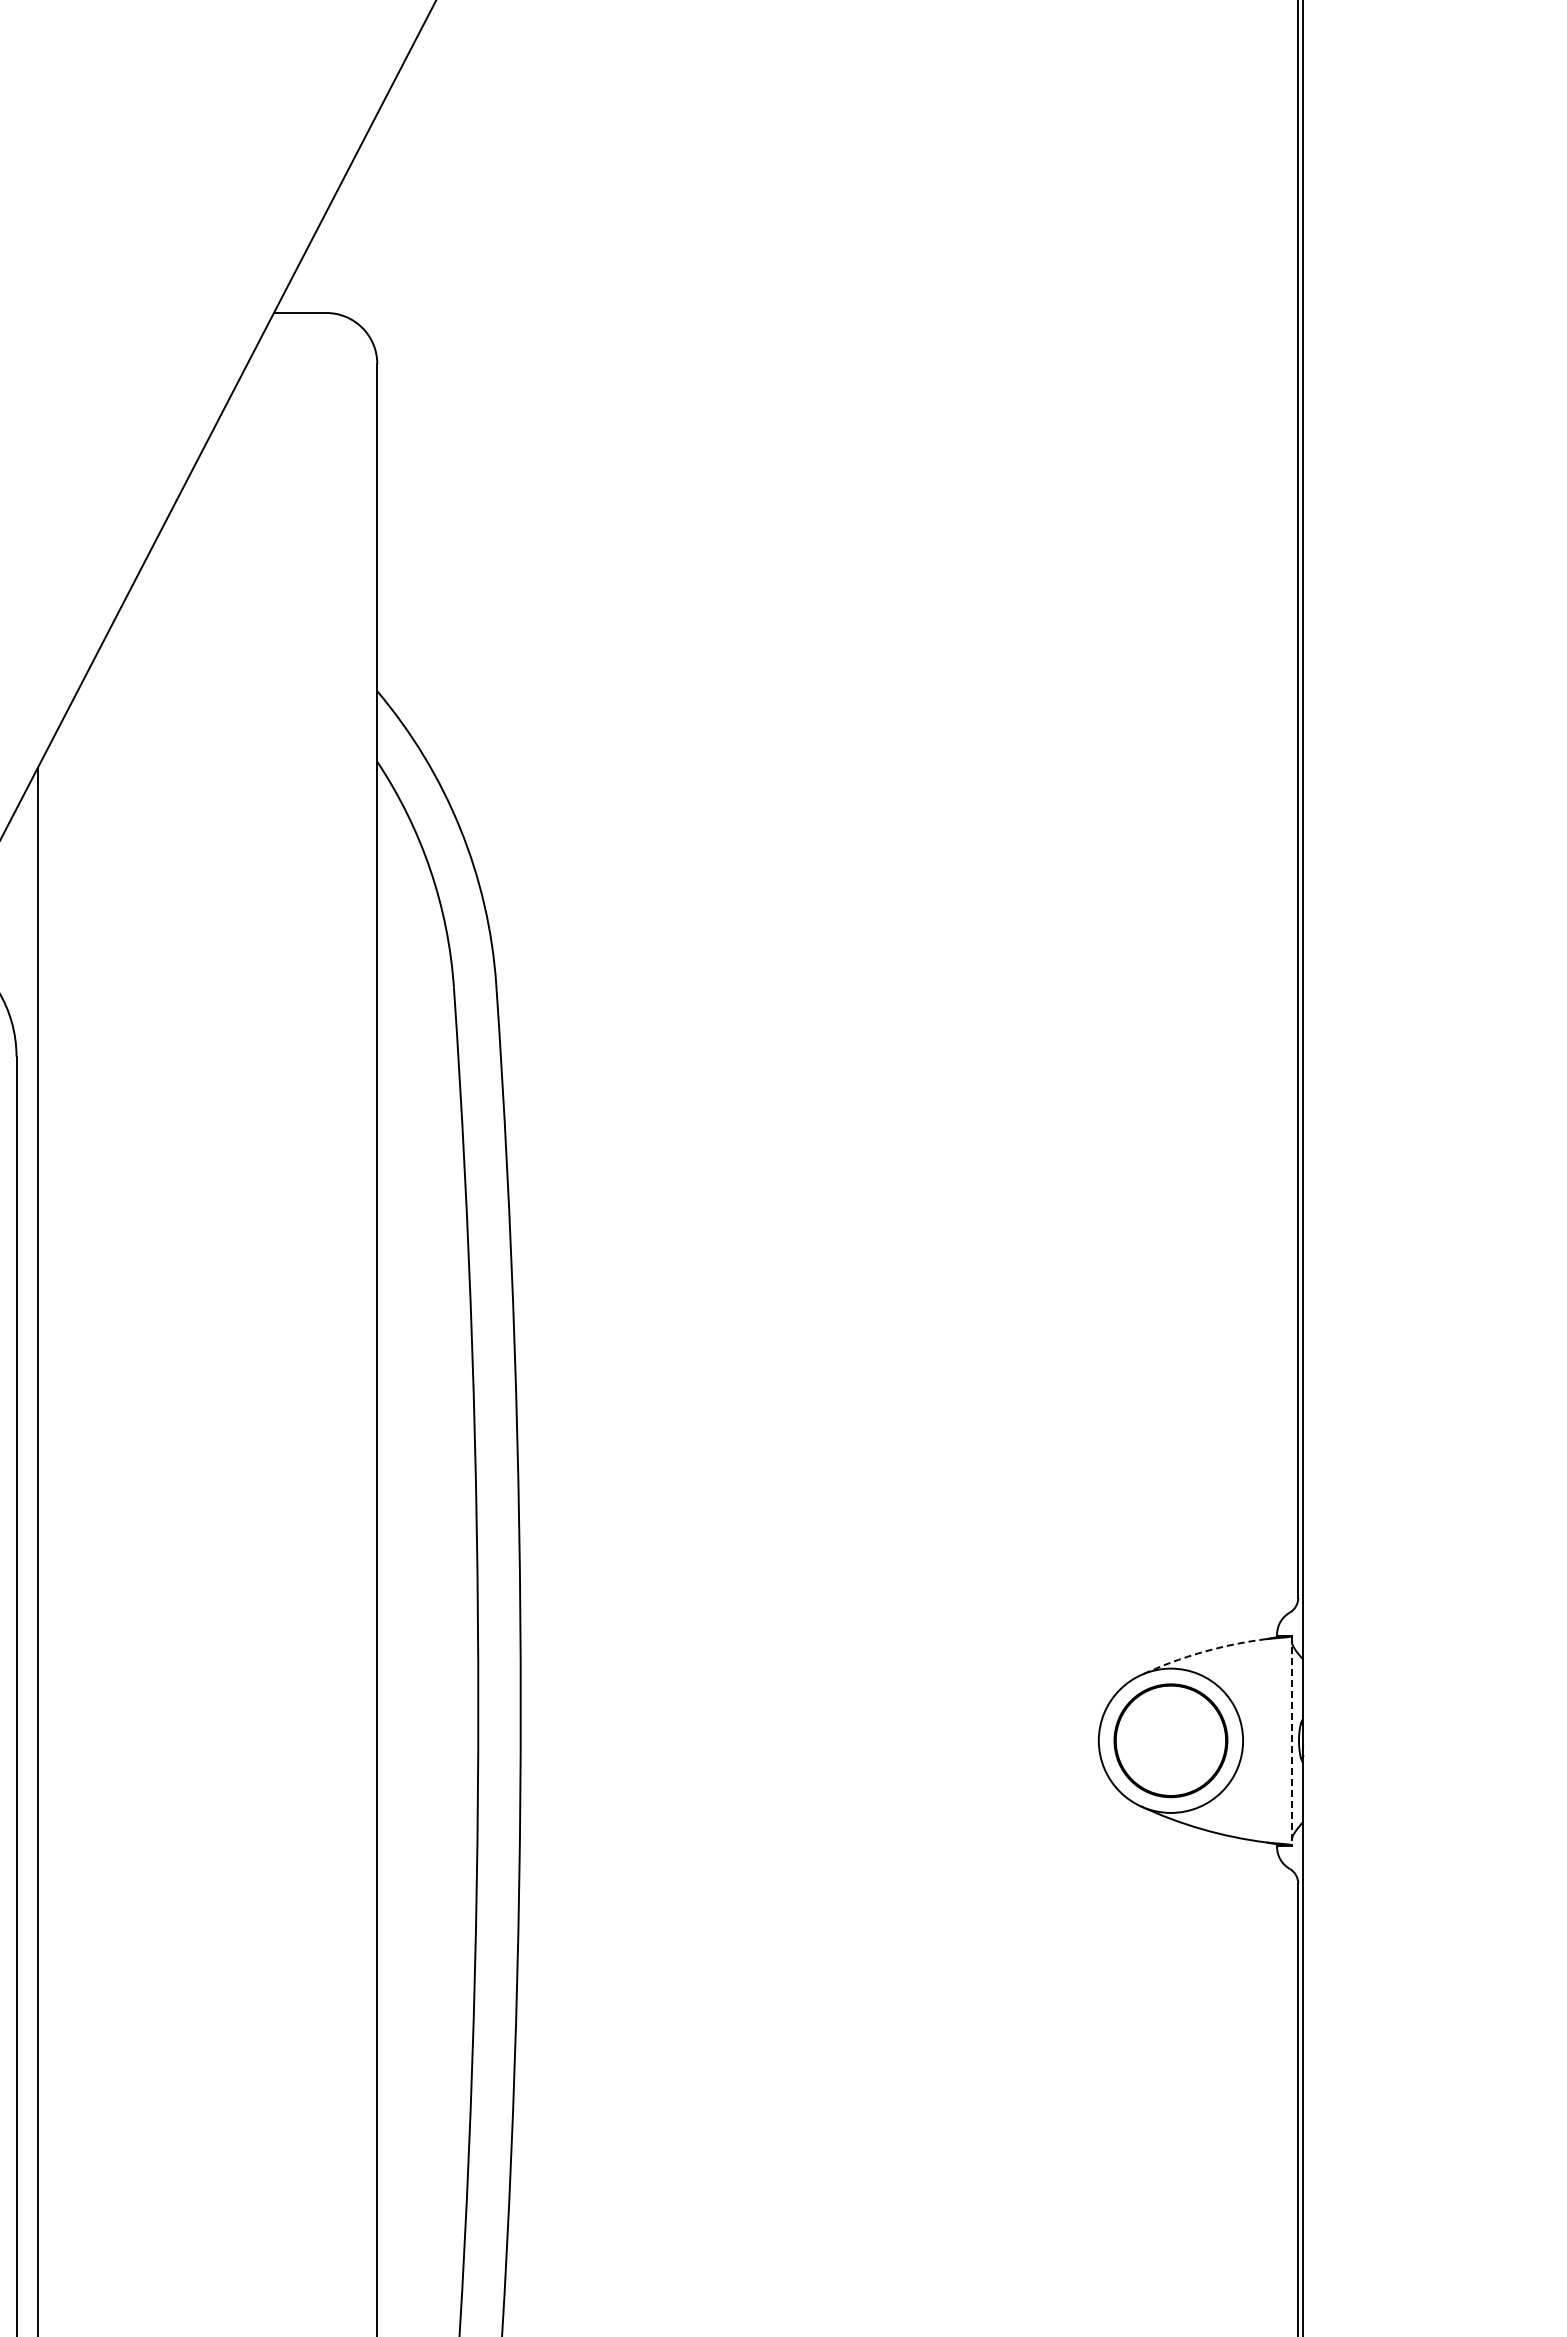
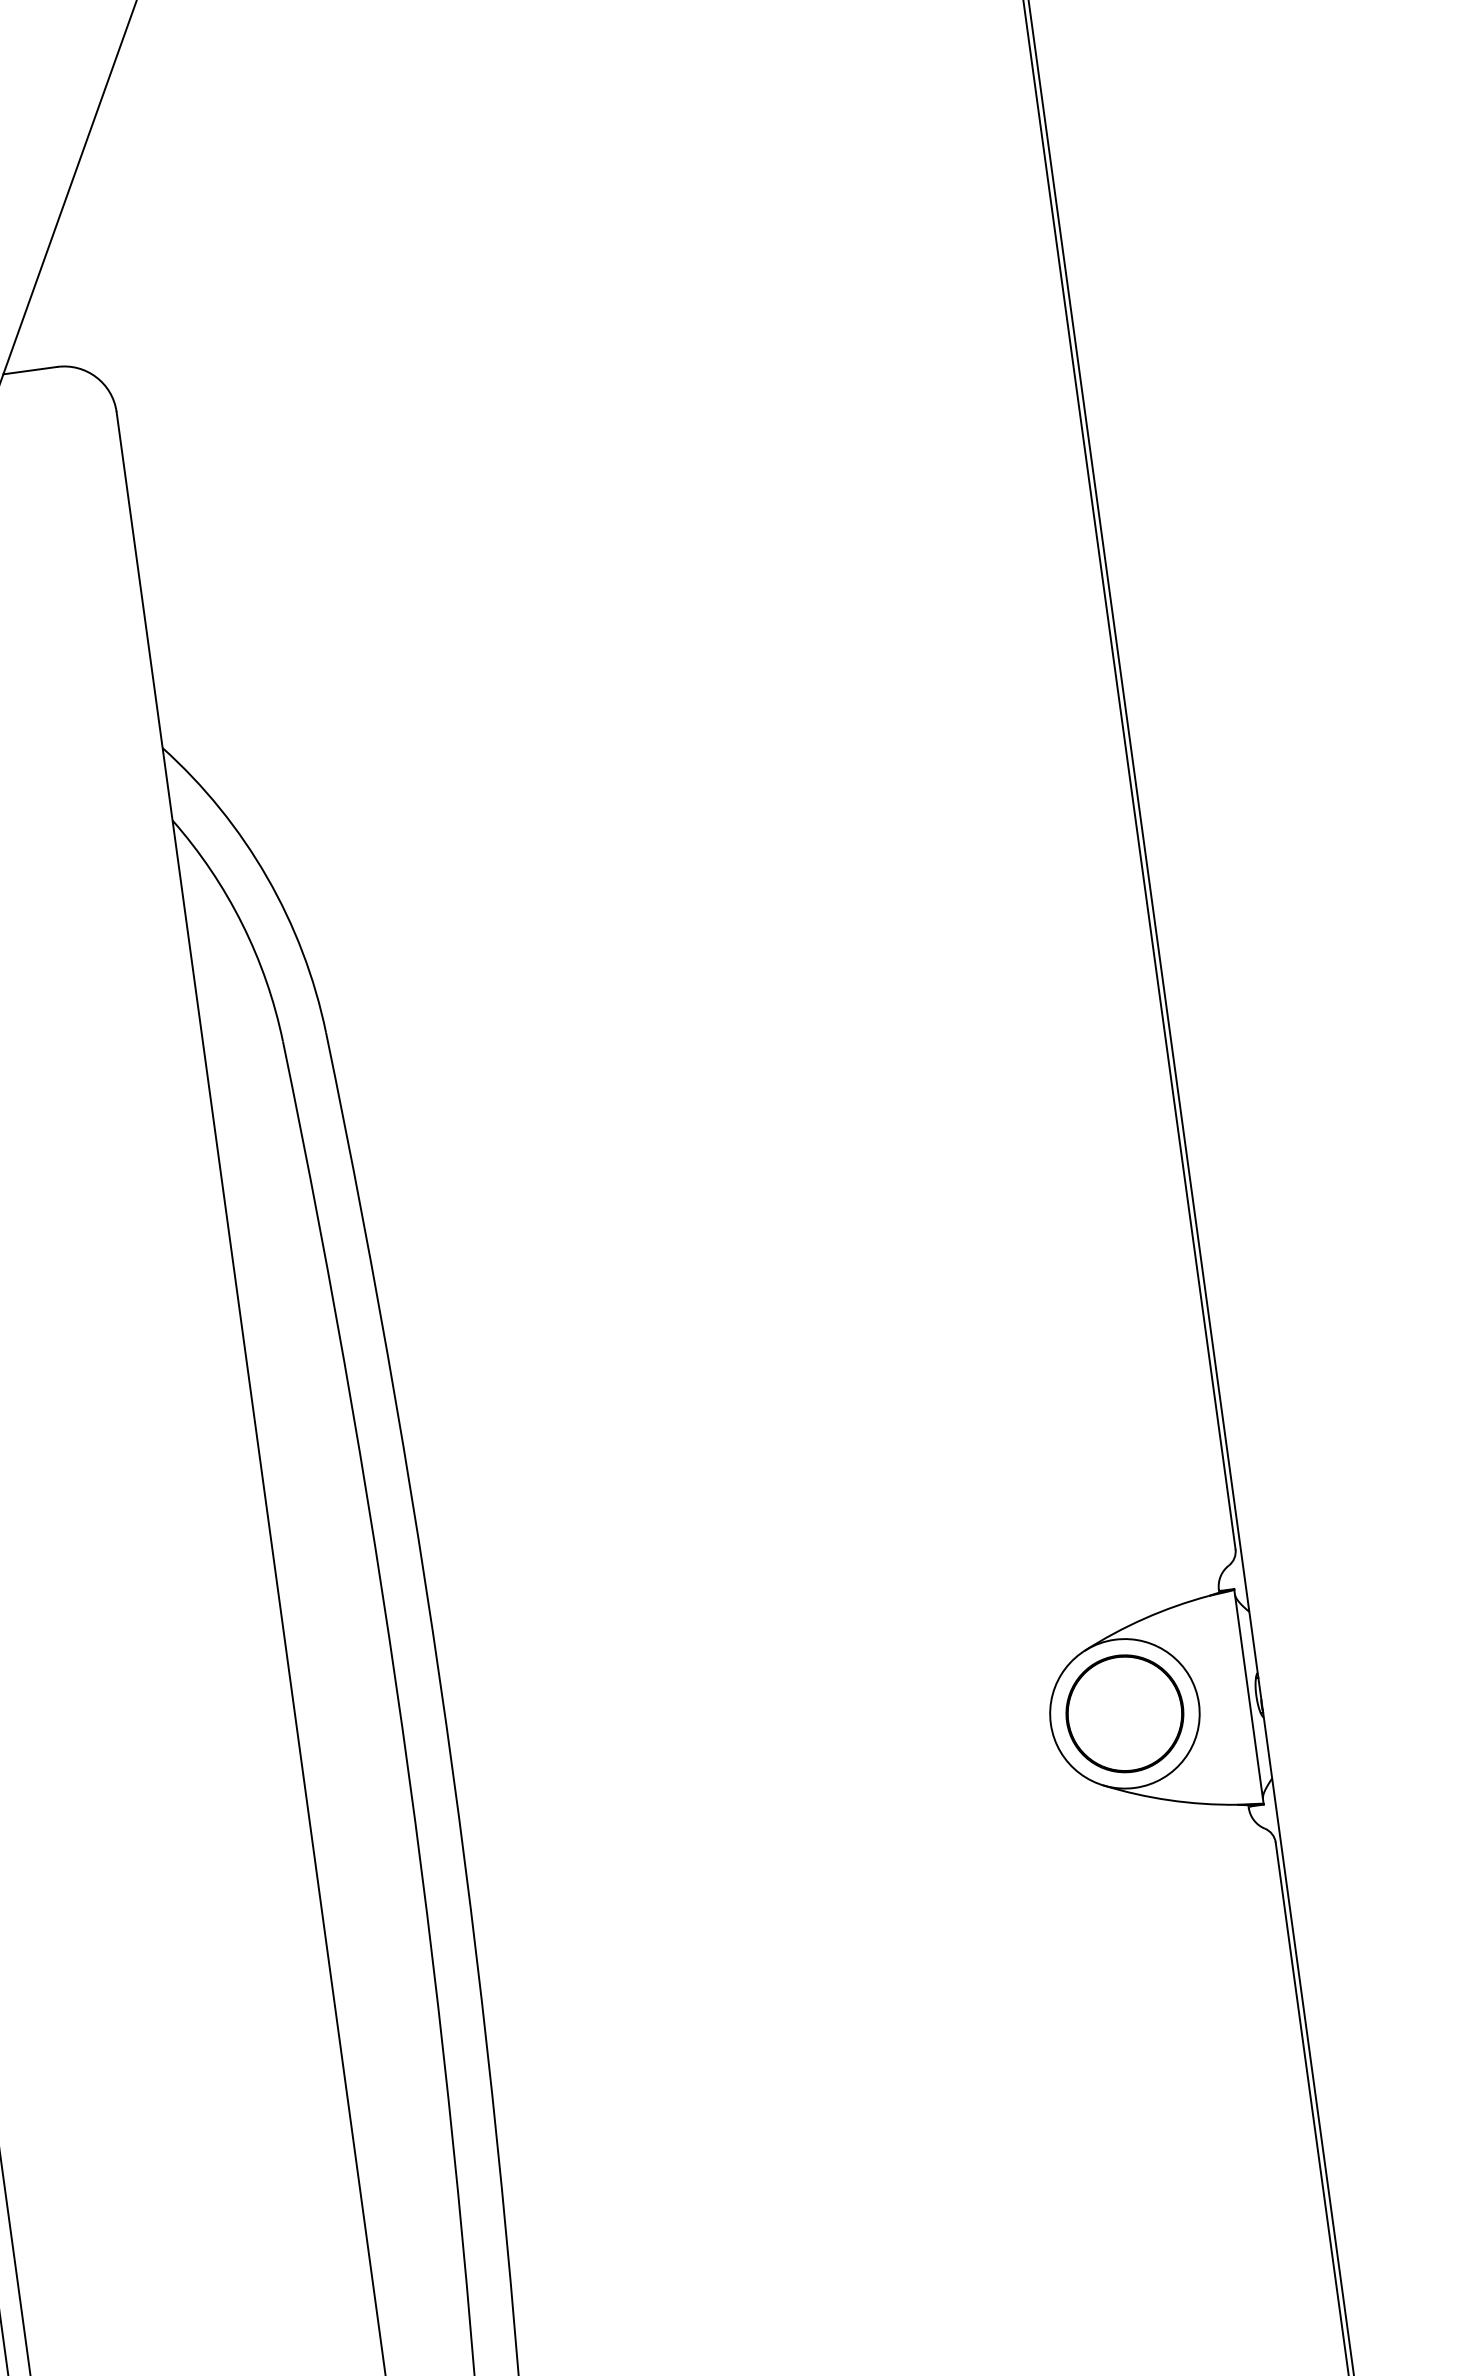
arc: (1202, 1652) -> (1144, 1618), dashed -> solid
line: (1291, 1741) -> (1248, 1697), dashed -> solid

